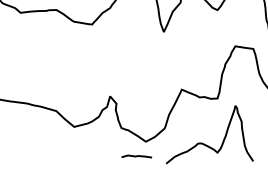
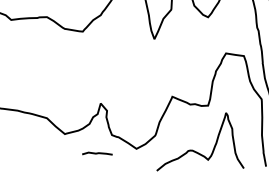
curve: (136, 156) -> (97, 153), moved

